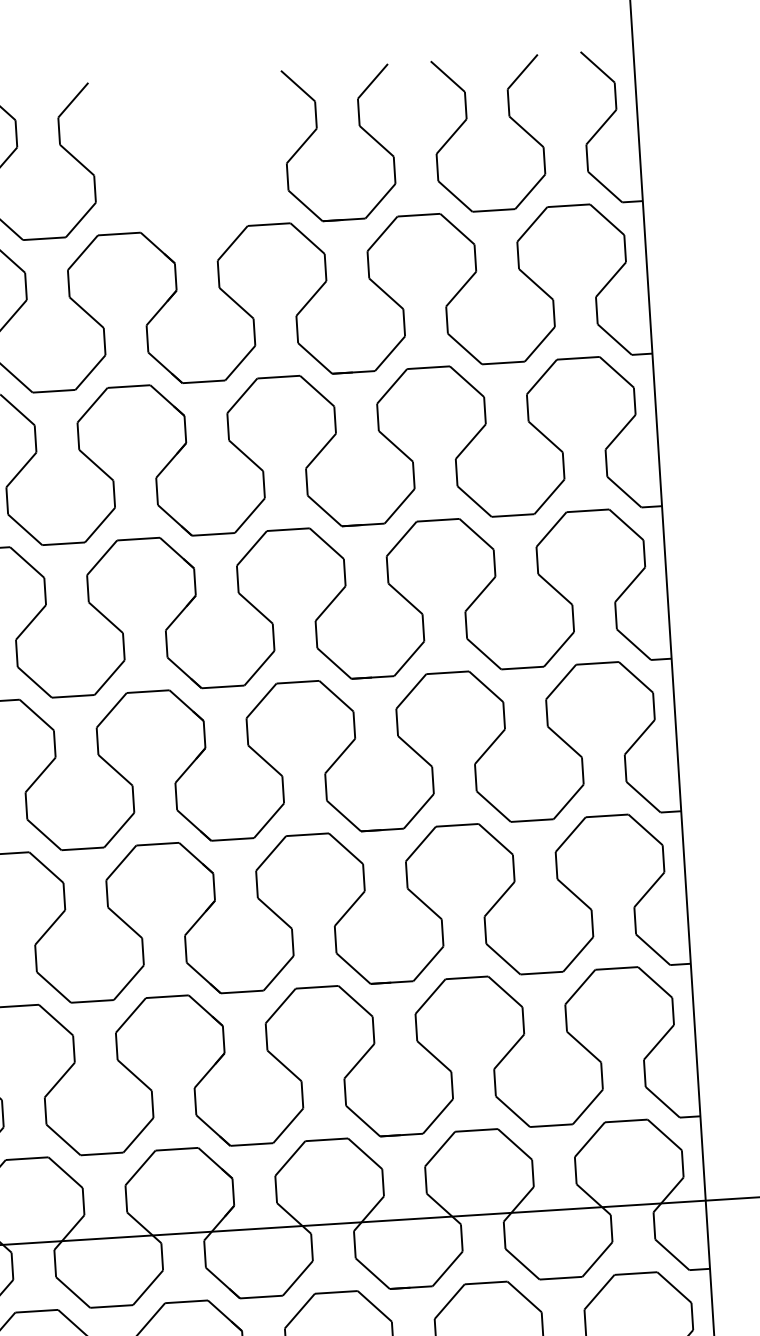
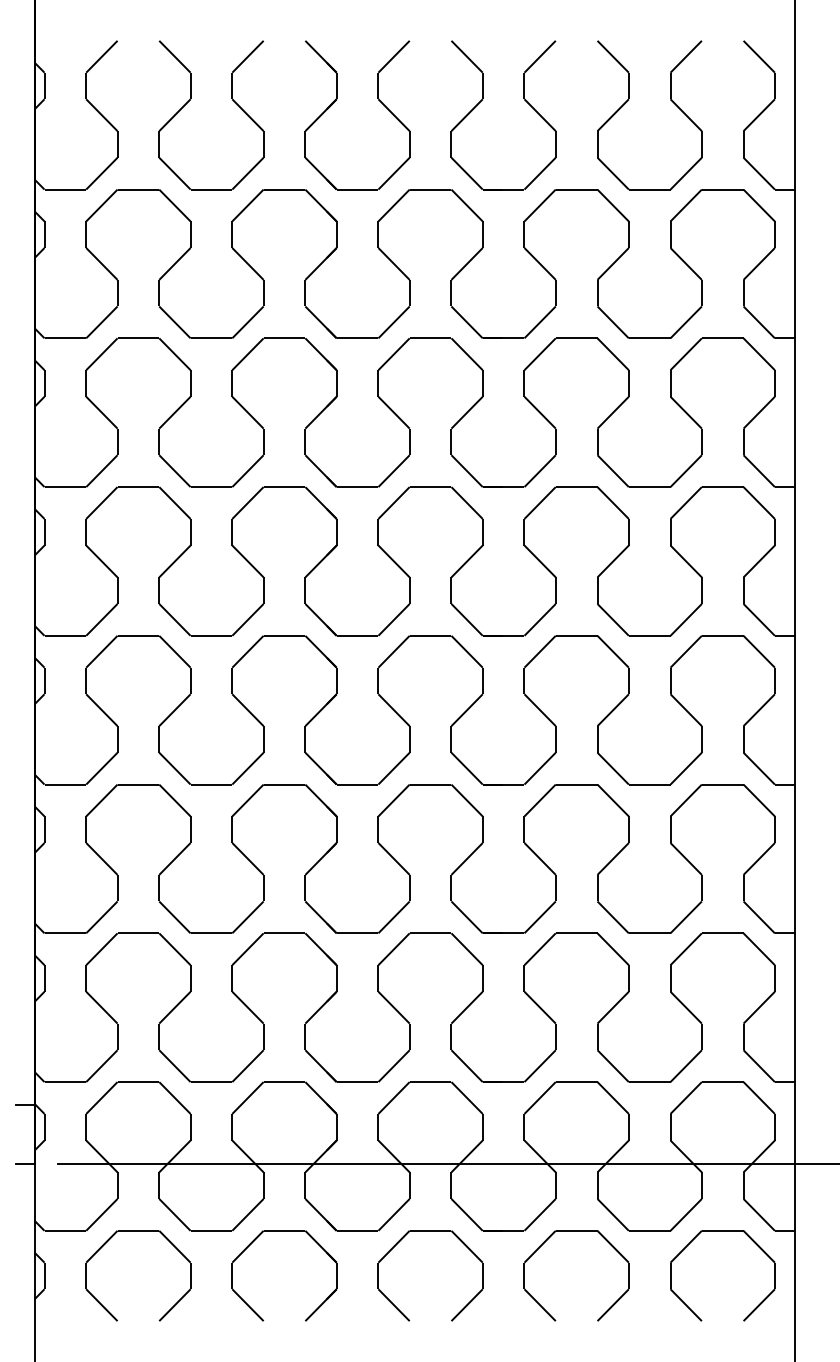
part: (166, 141) -> (335, 102), added

